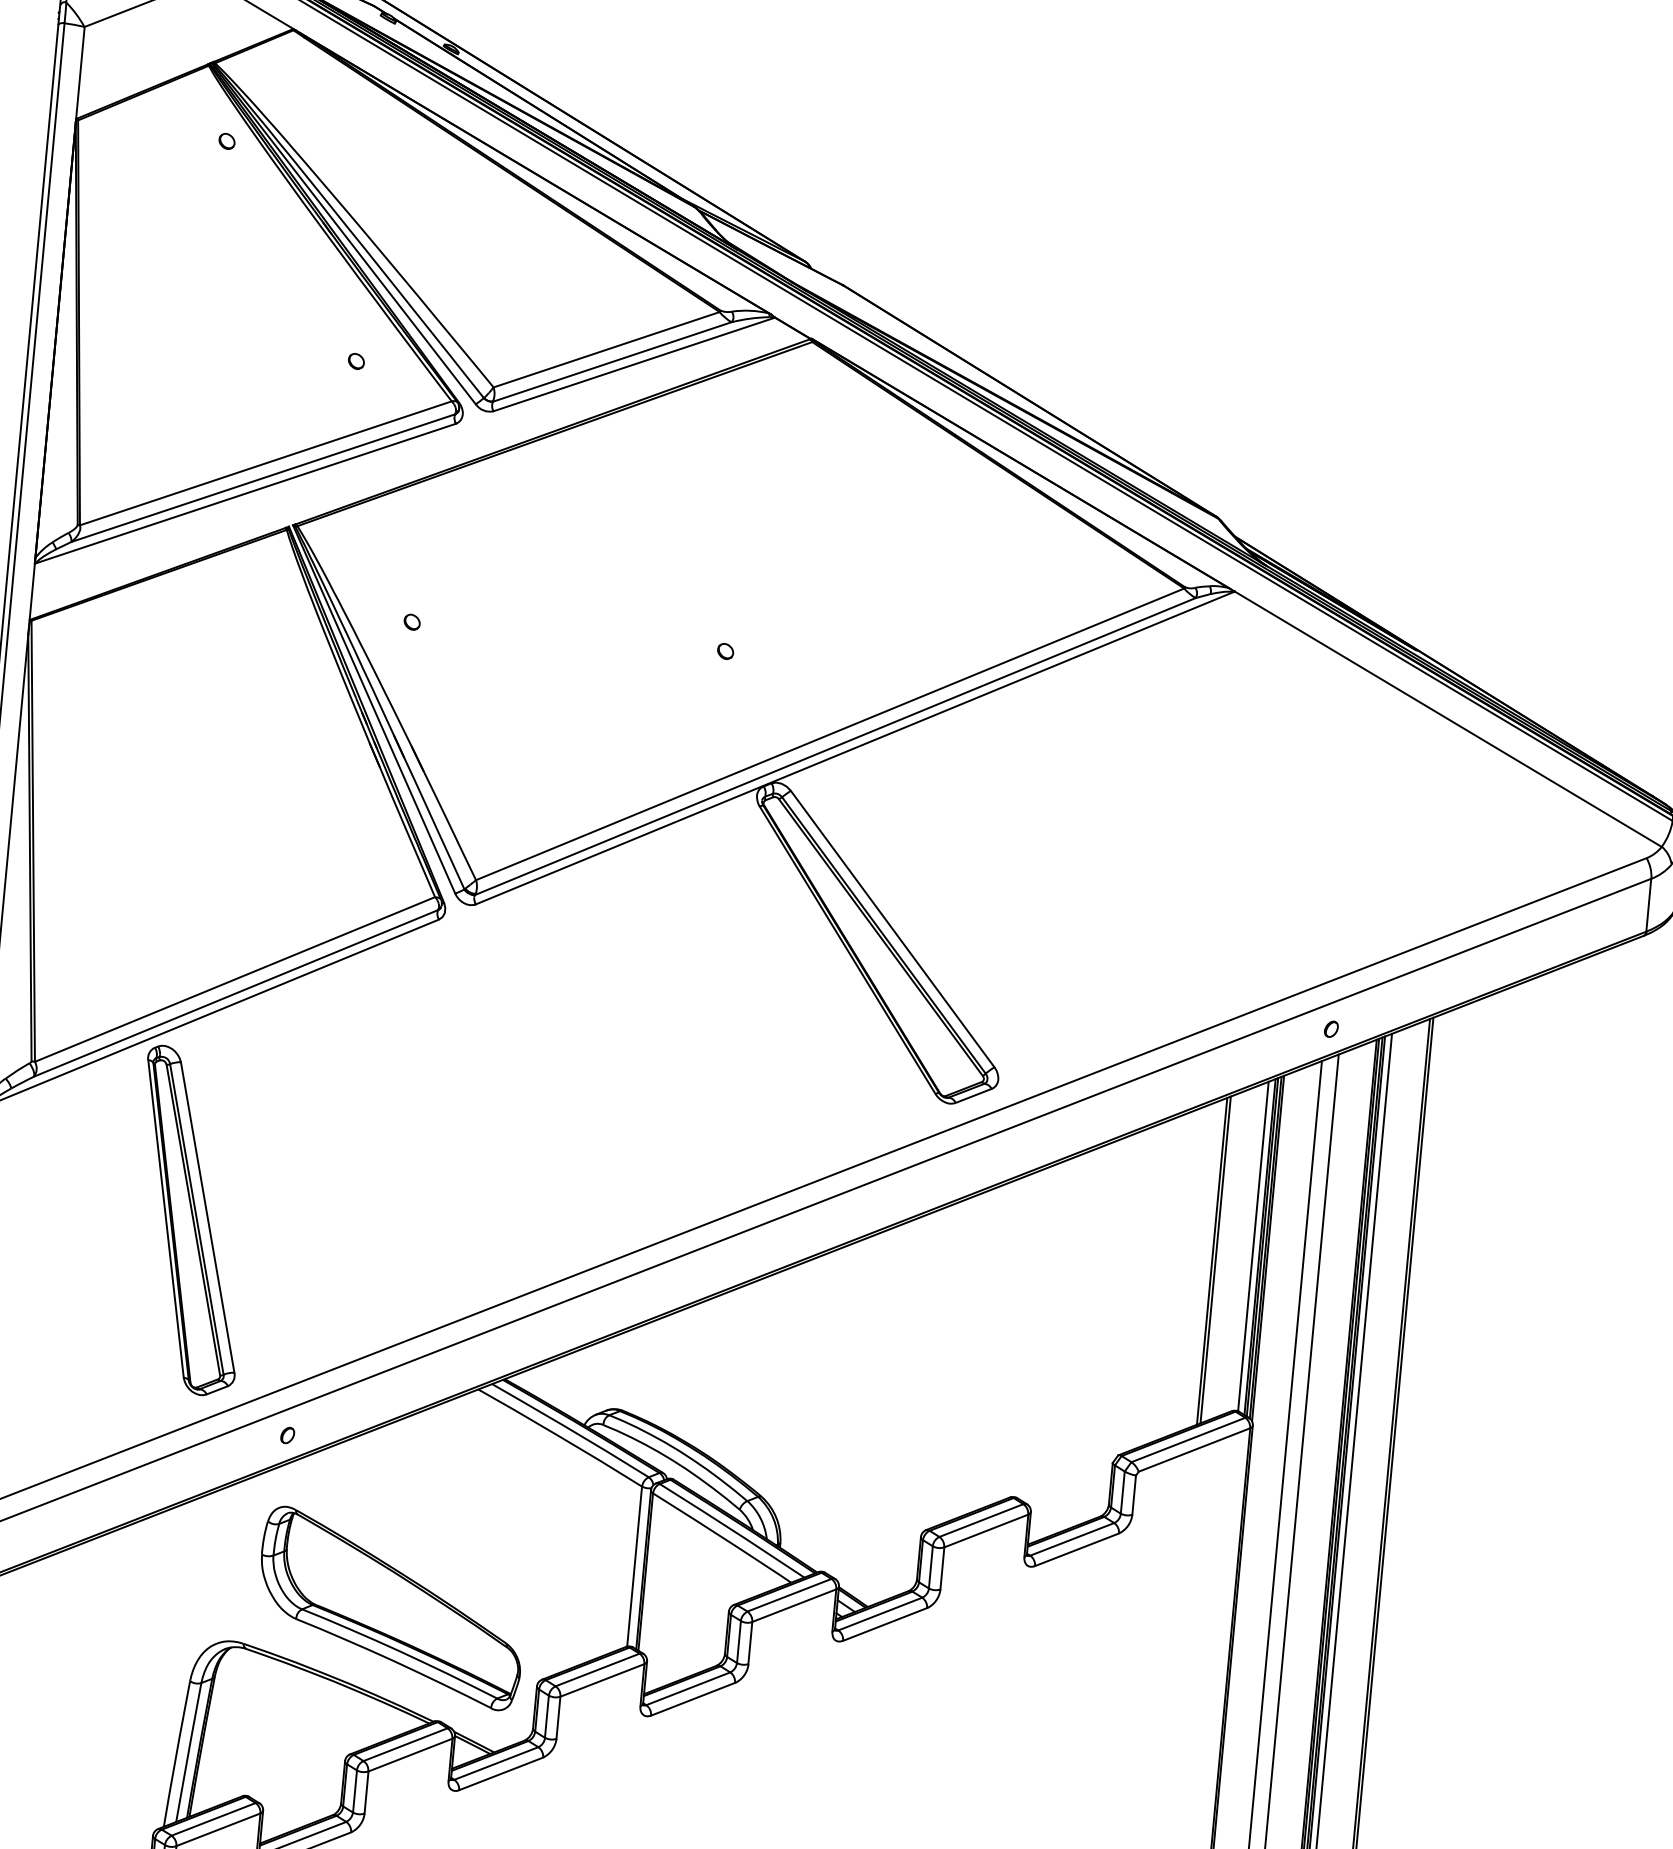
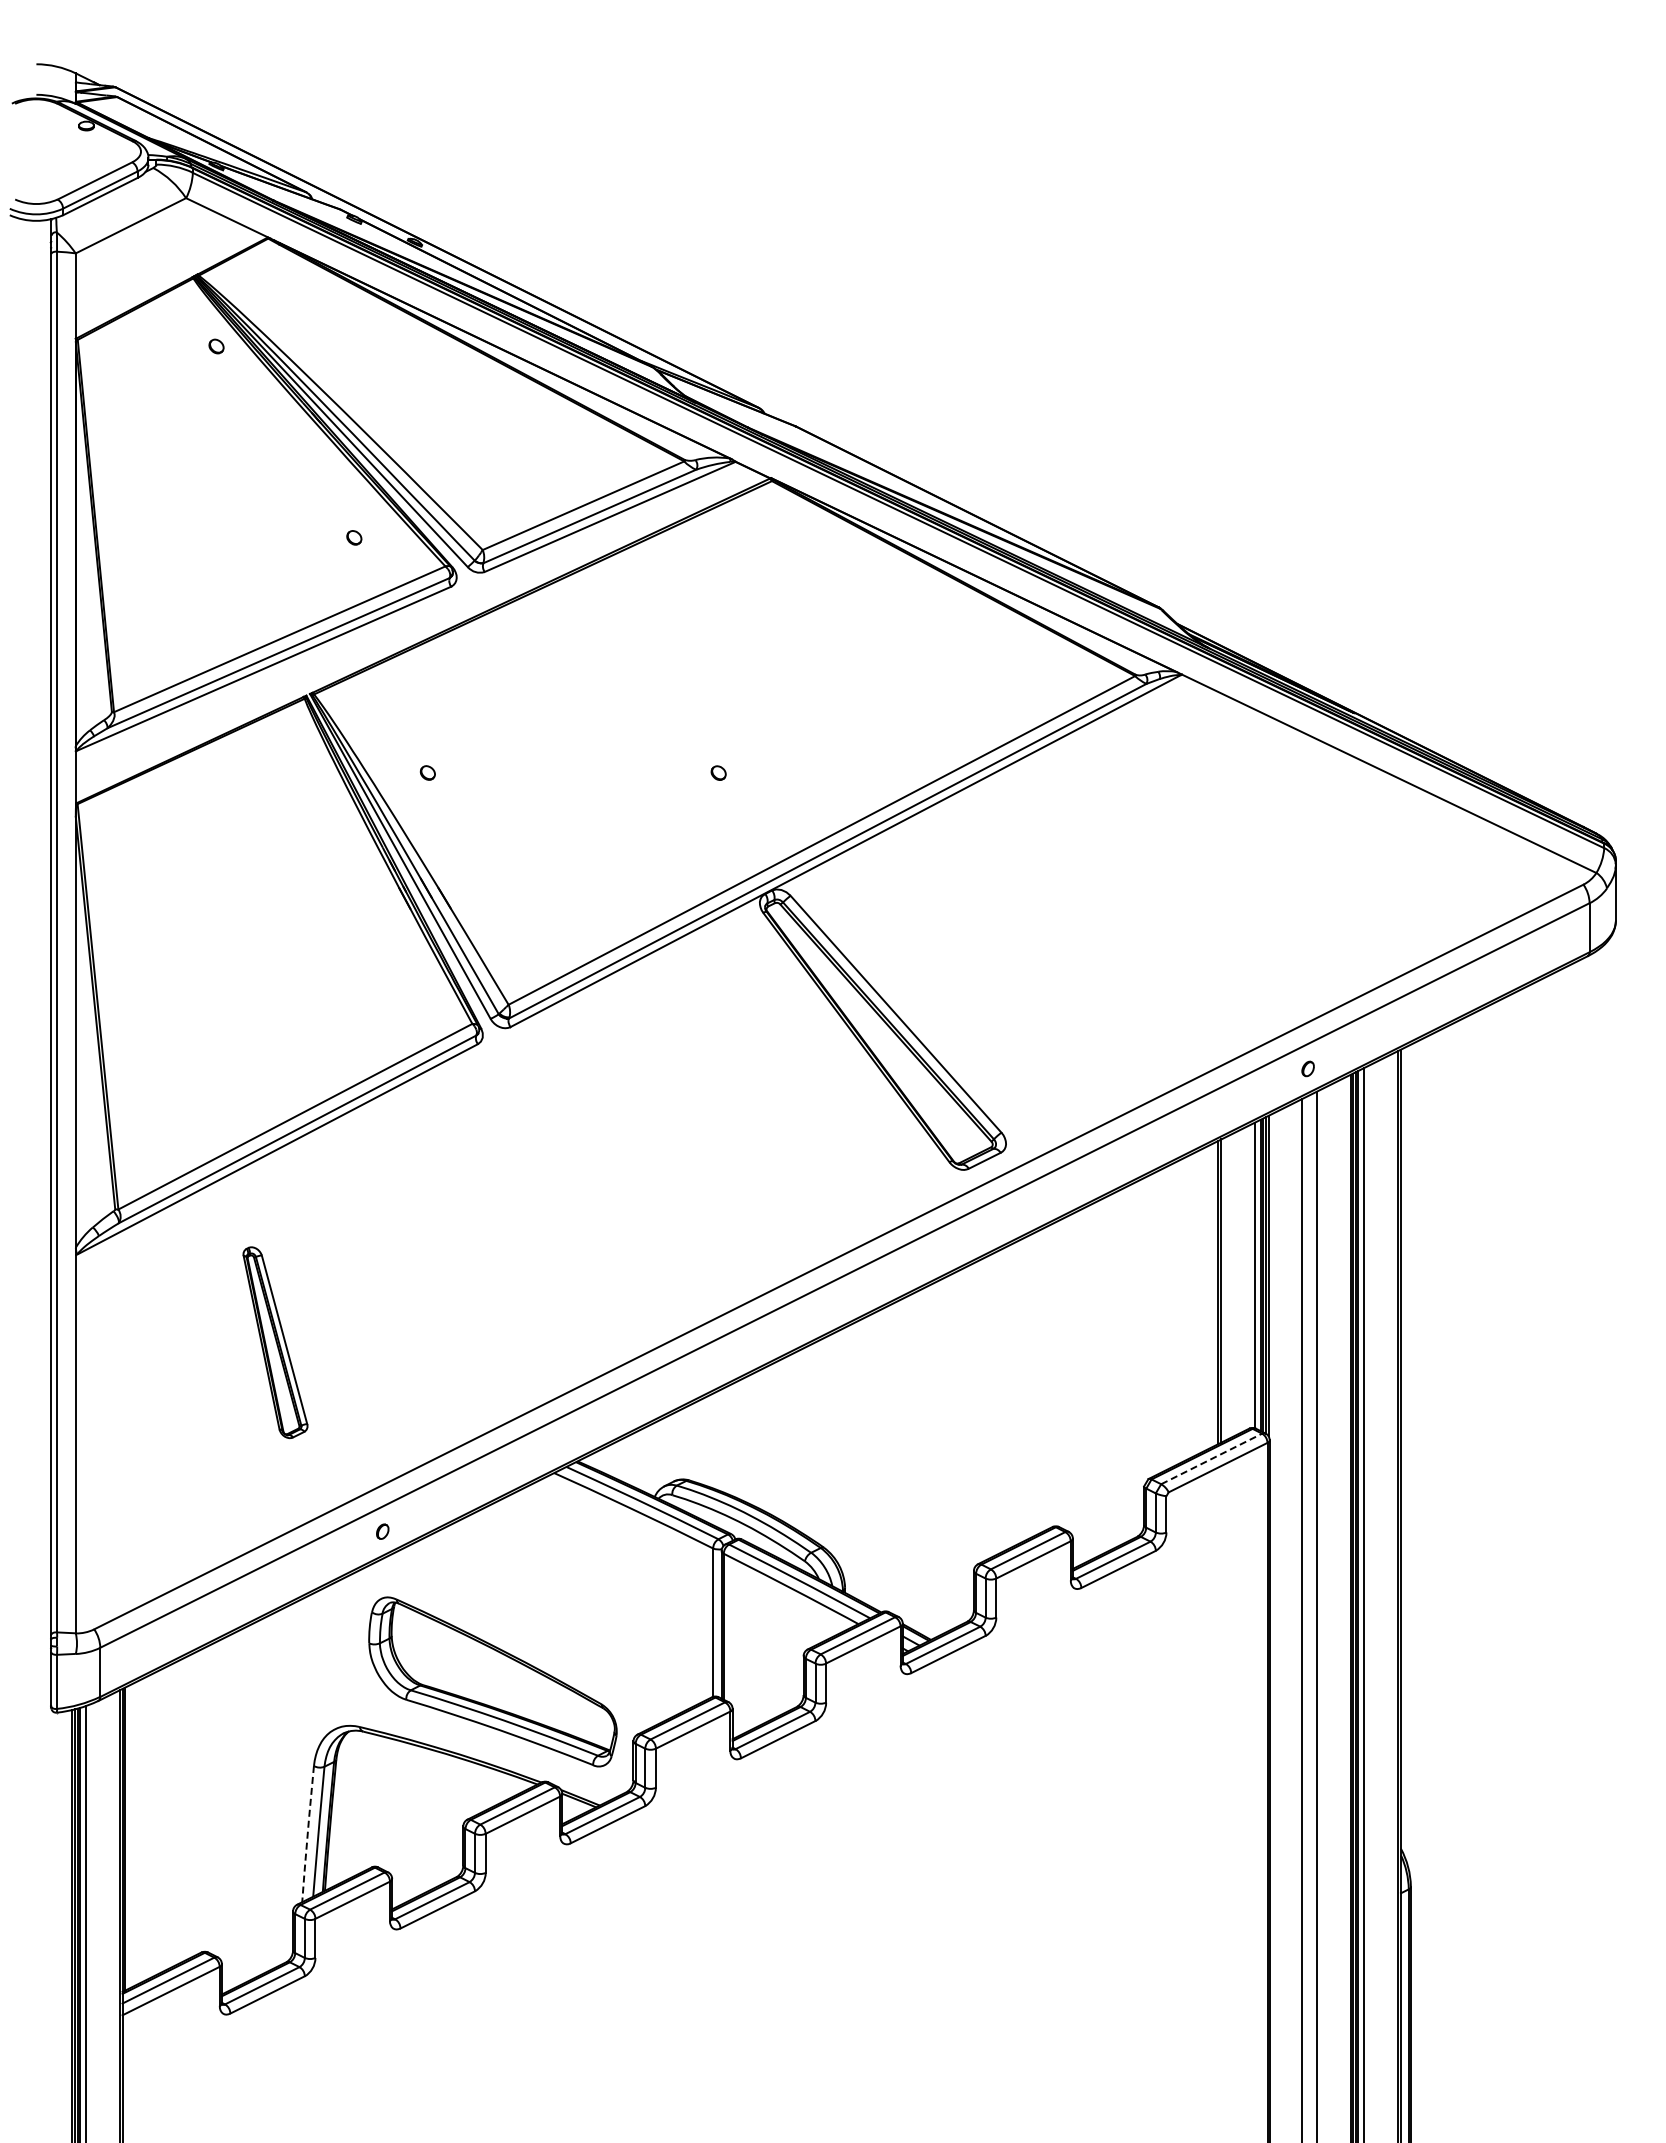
part: (190, 1220) -> (275, 1342), size x0.6
line: (1189, 1439) -> (1212, 1458), solid -> dashed
line: (176, 1753) -> (307, 1833), solid -> dashed

